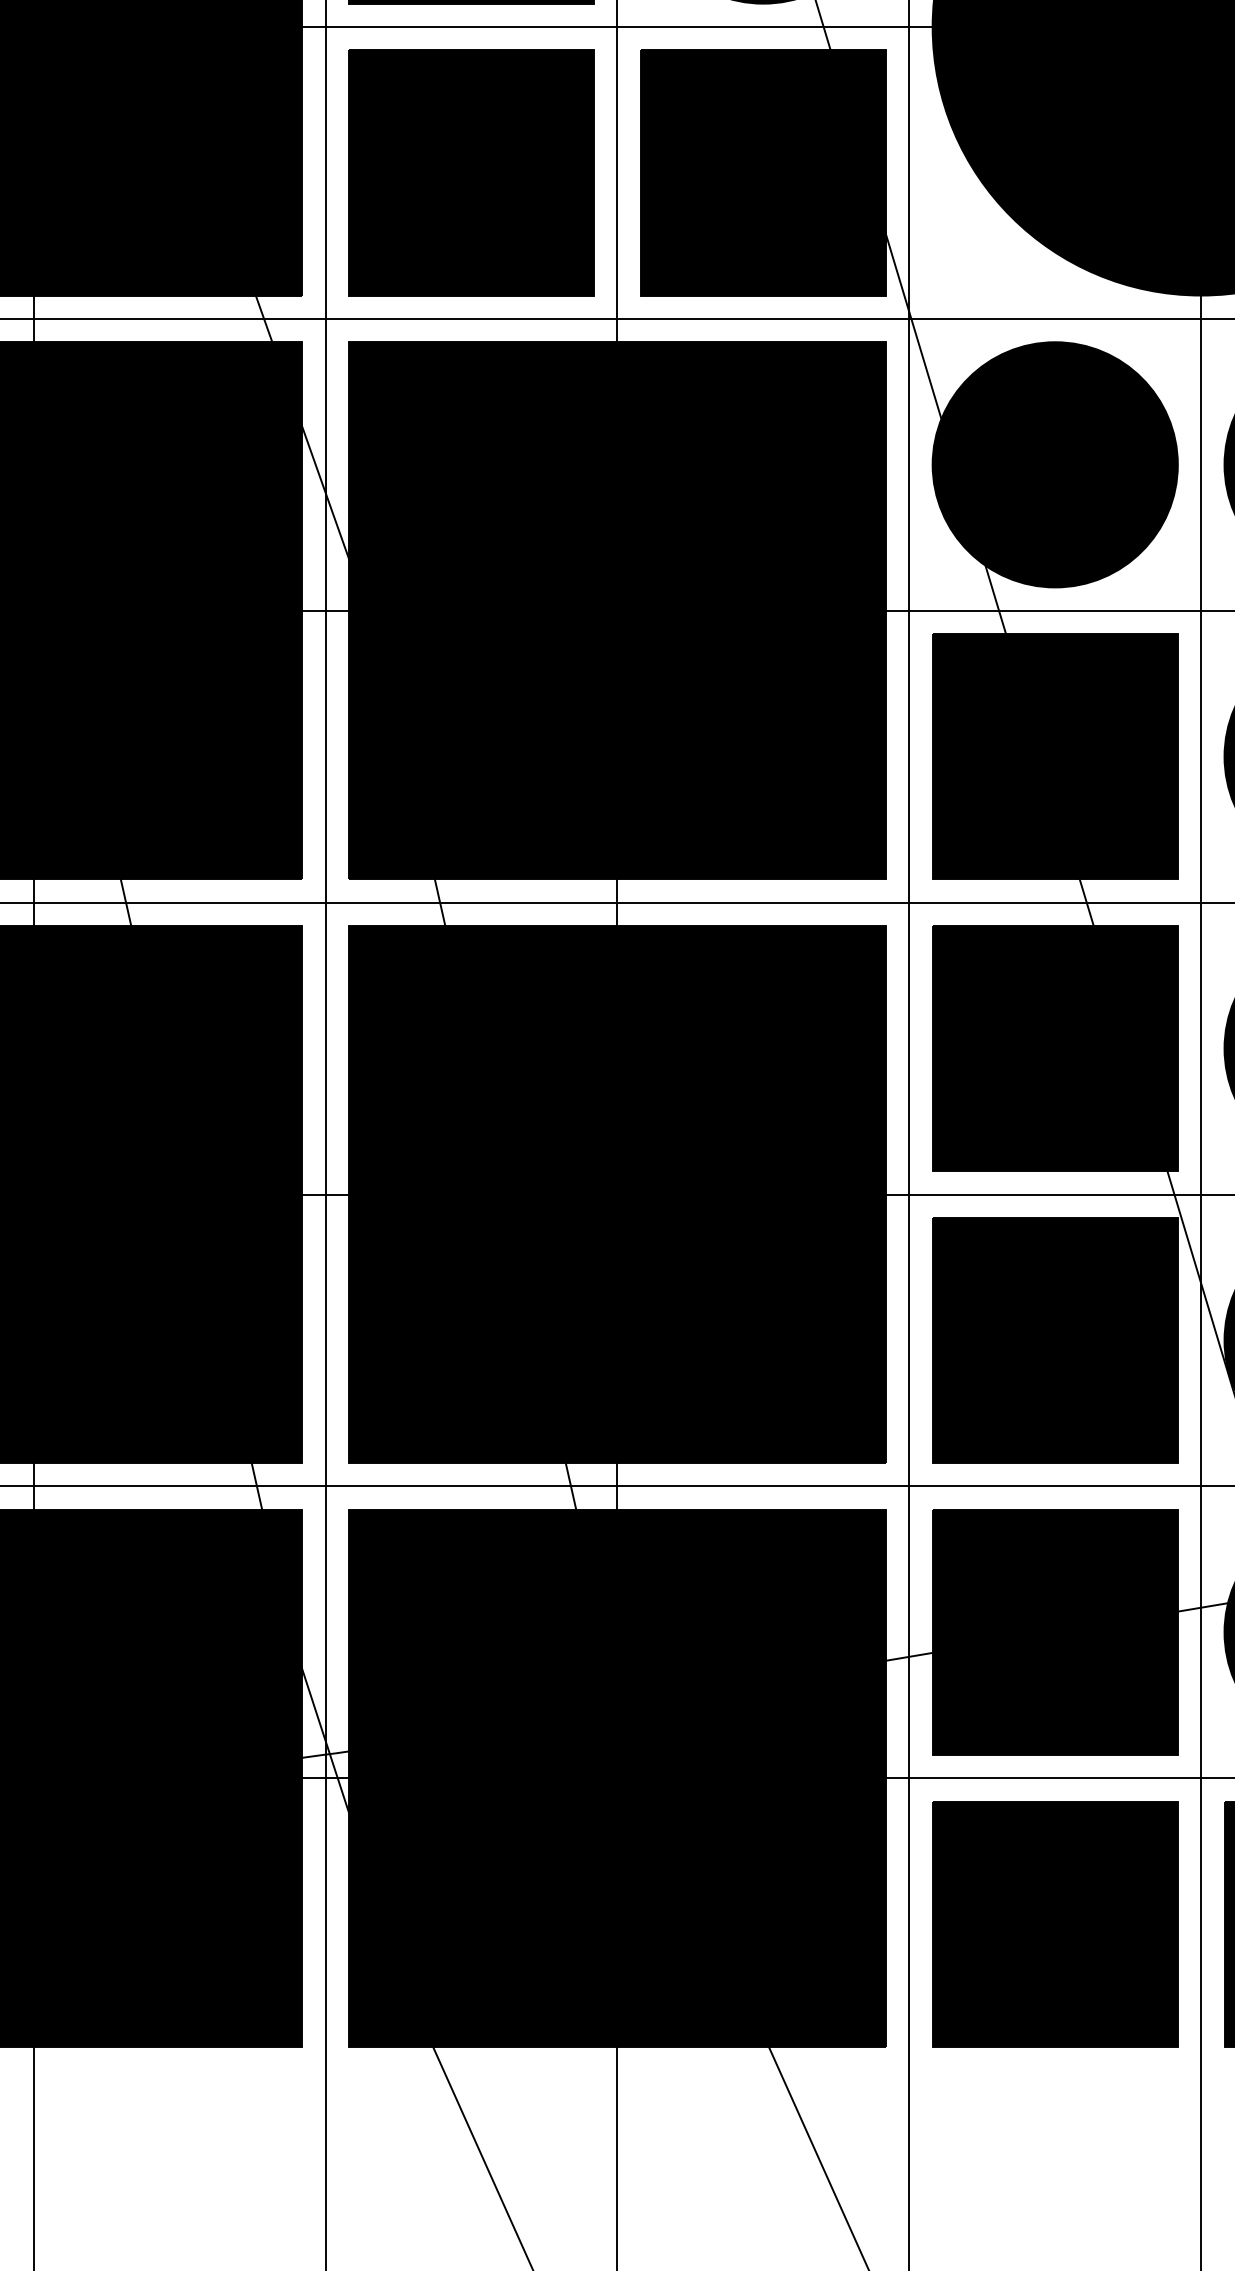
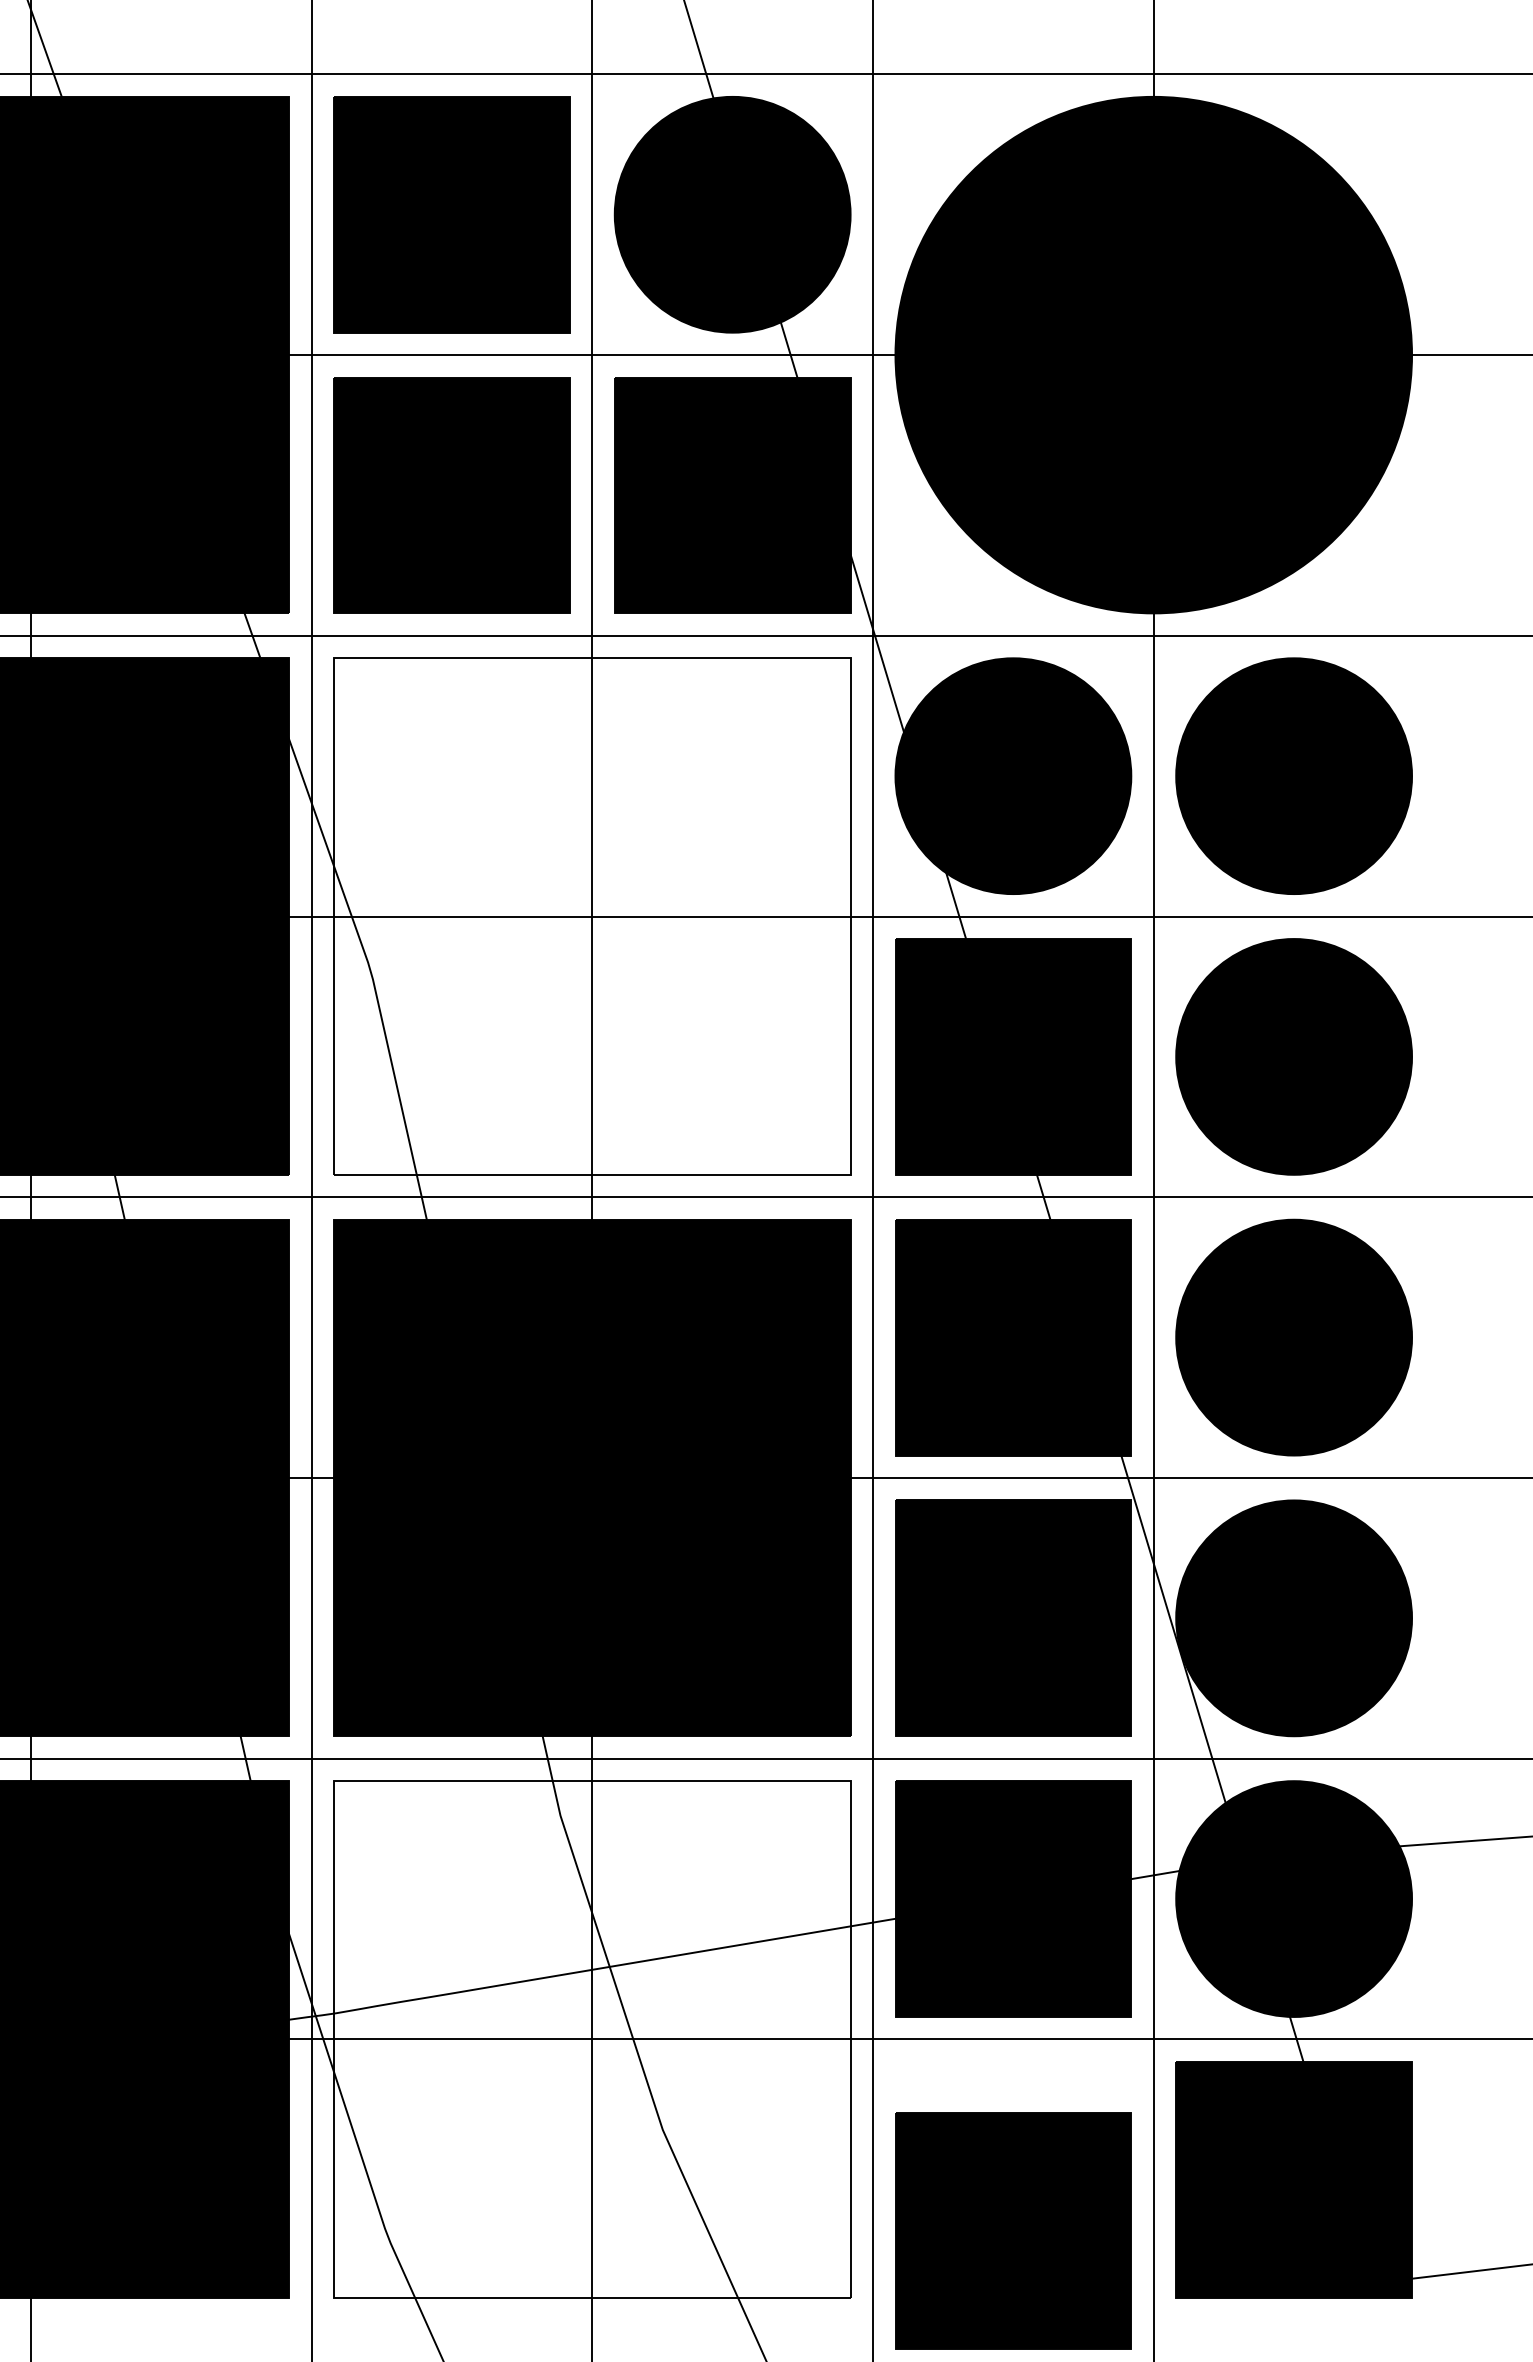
fill: (617, 610) -> (592, 916), removed
fill: (617, 1778) -> (592, 2039), removed
part: (1055, 1923) -> (1013, 2230), moved

